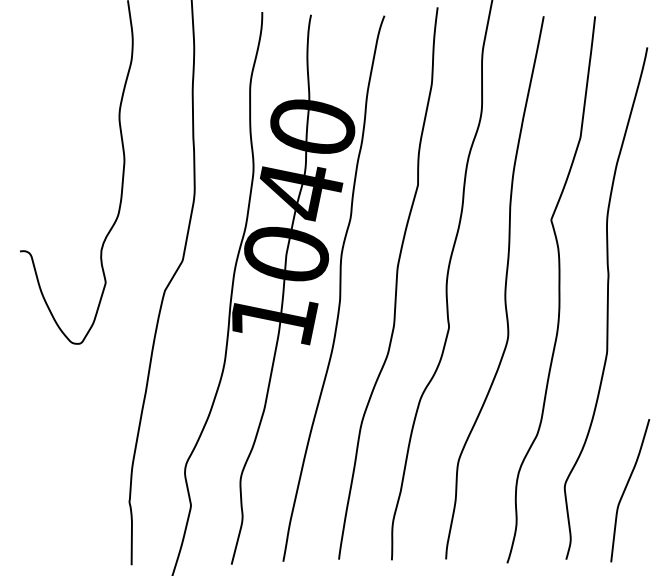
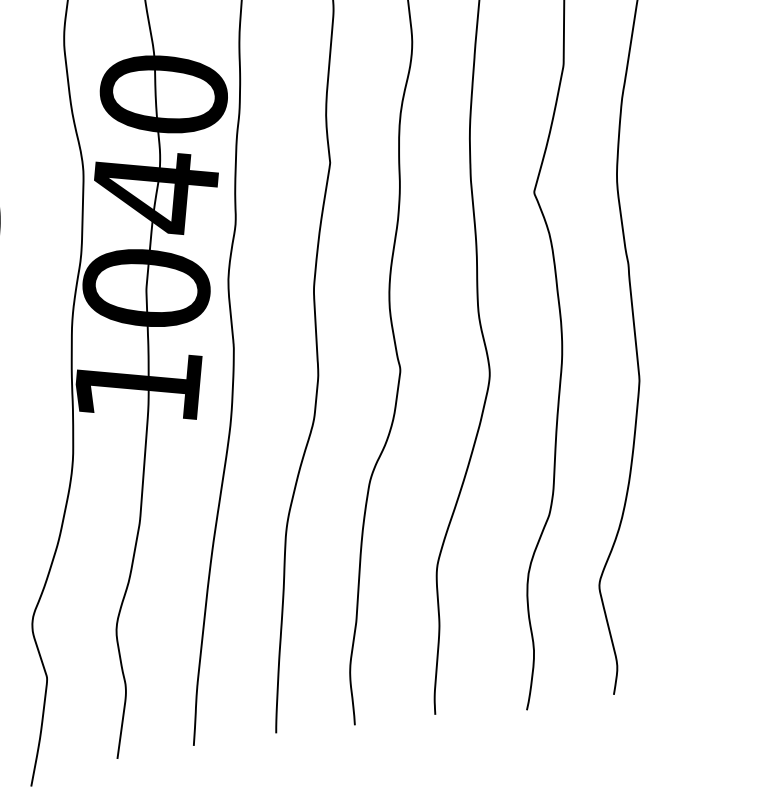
curve: (626, 488) -> (691, 578), removed

